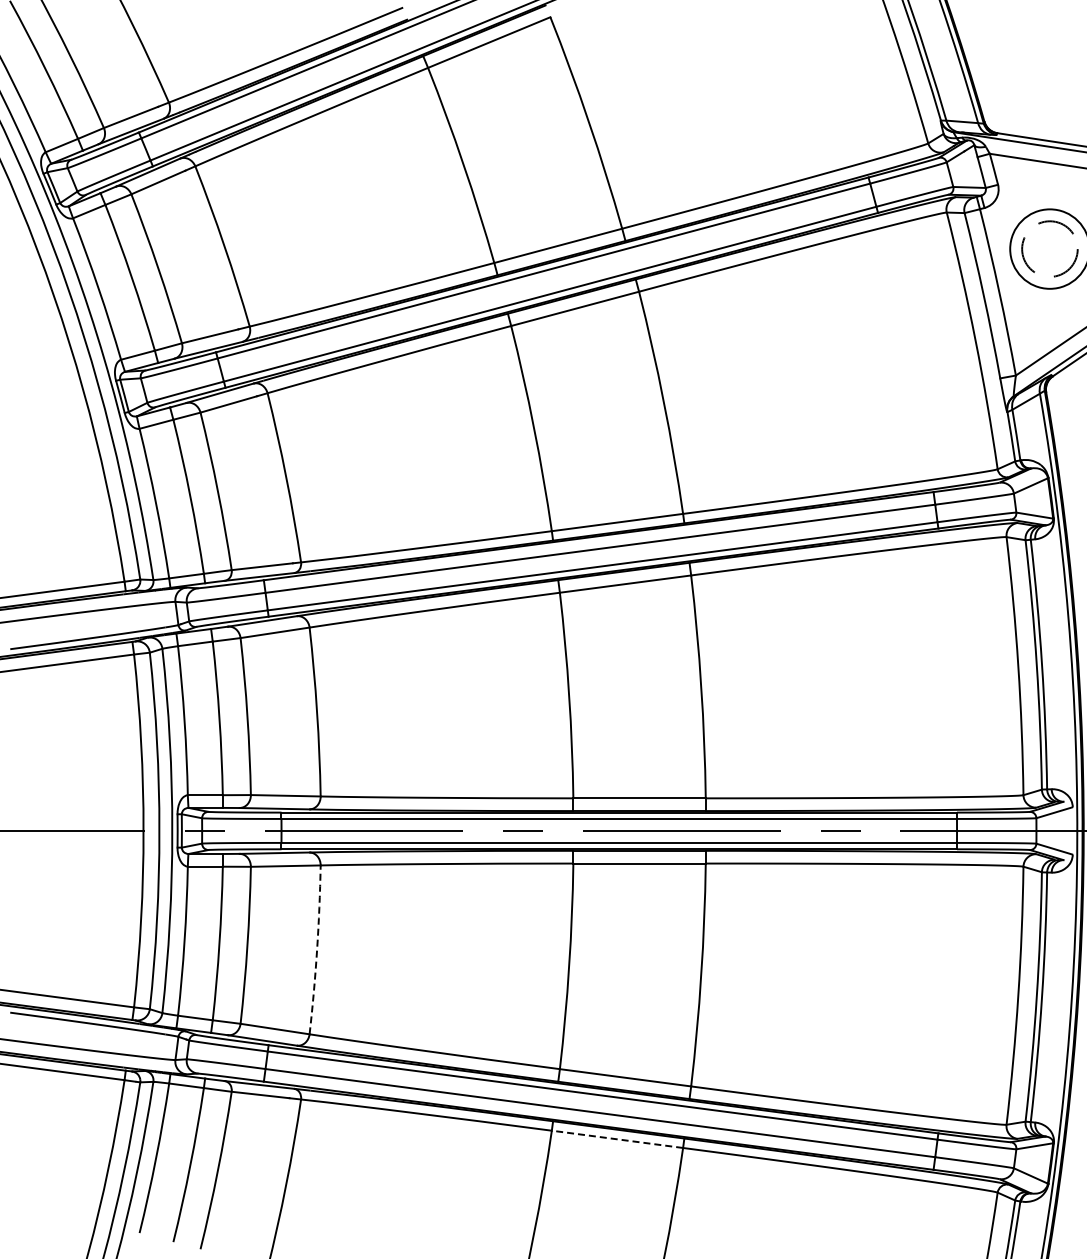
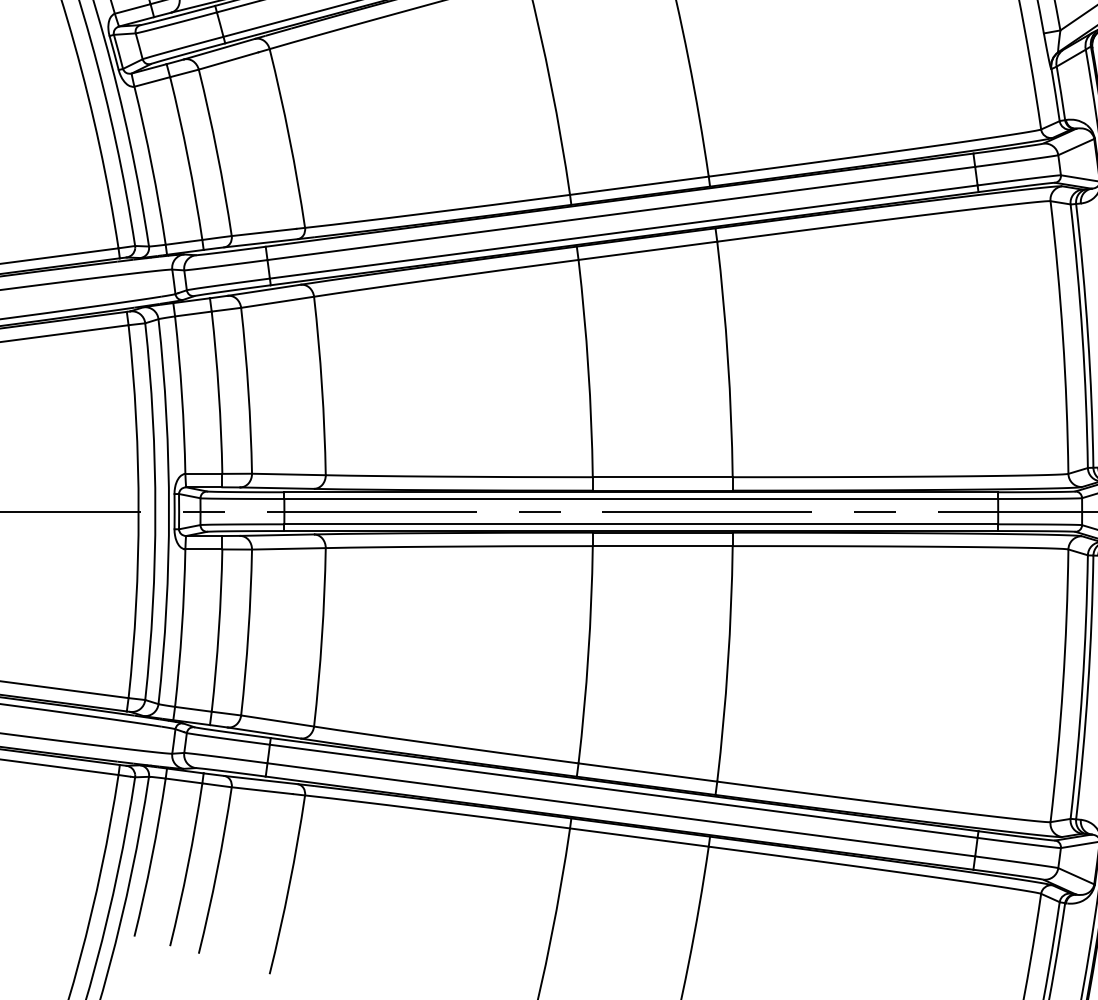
arc: (317, 950) -> (322, 637), dashed -> solid
line: (616, 1139) -> (638, 837), dashed -> solid

